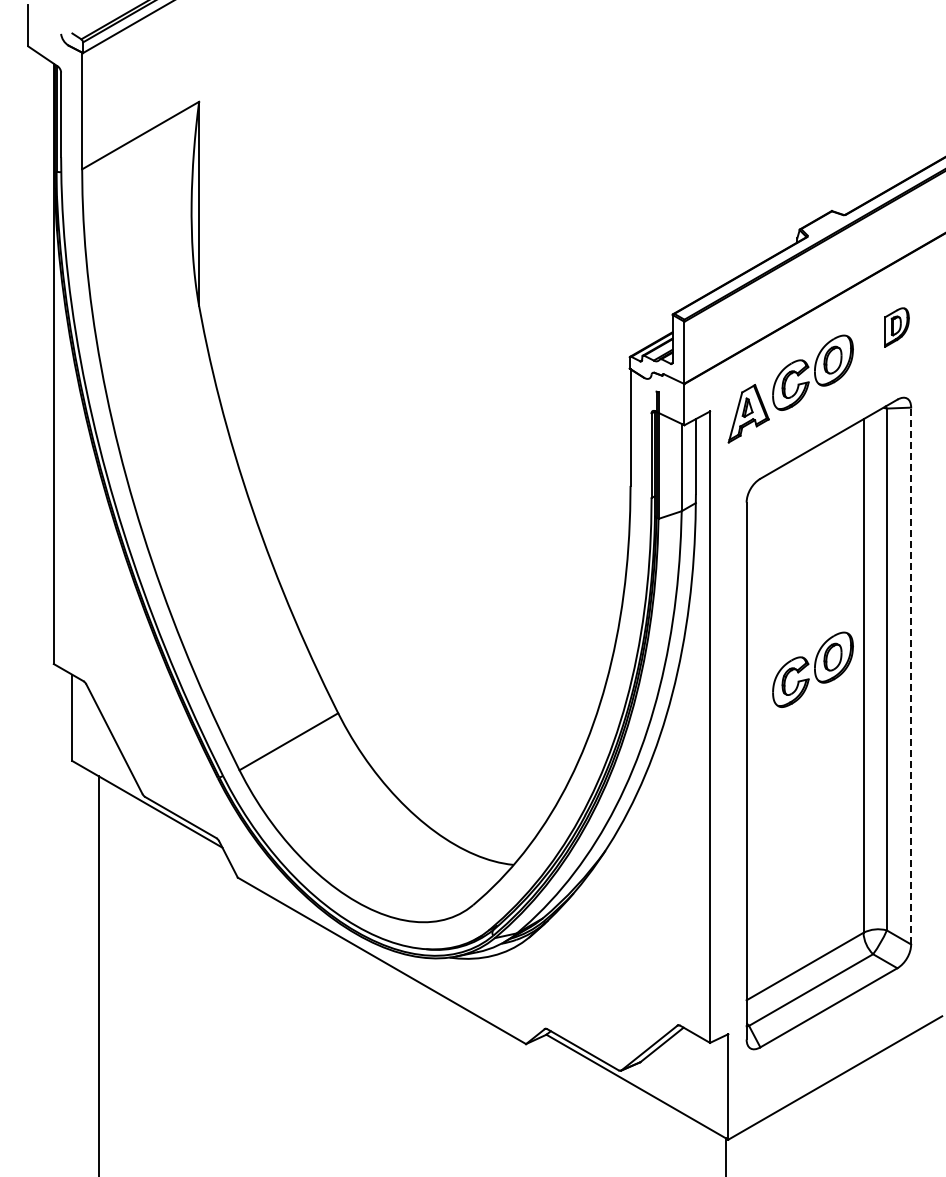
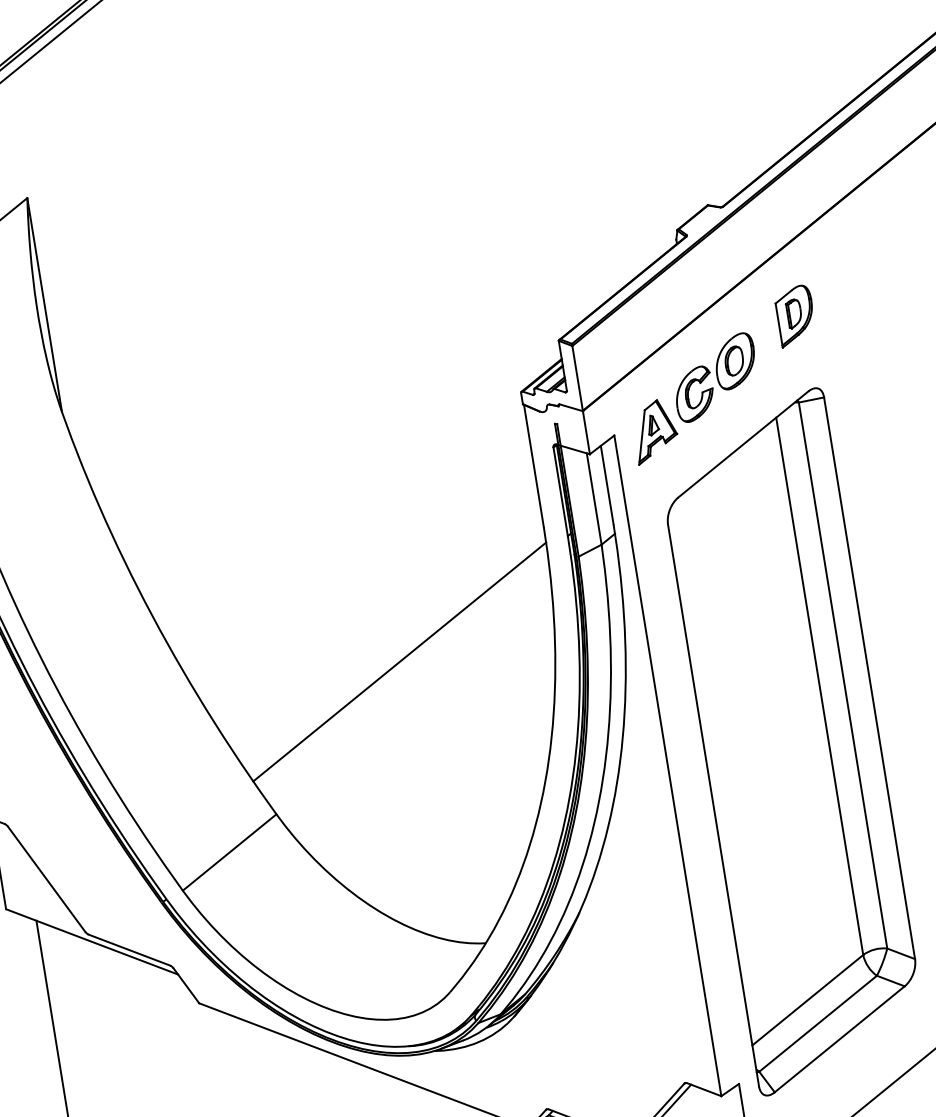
part: (896, 327) -> (795, 316), size x1.43
line: (475, 589) -> (399, 661), added
part: (812, 669) -> (765, 688), removed
line: (911, 675) -> (869, 677), dashed -> solid

